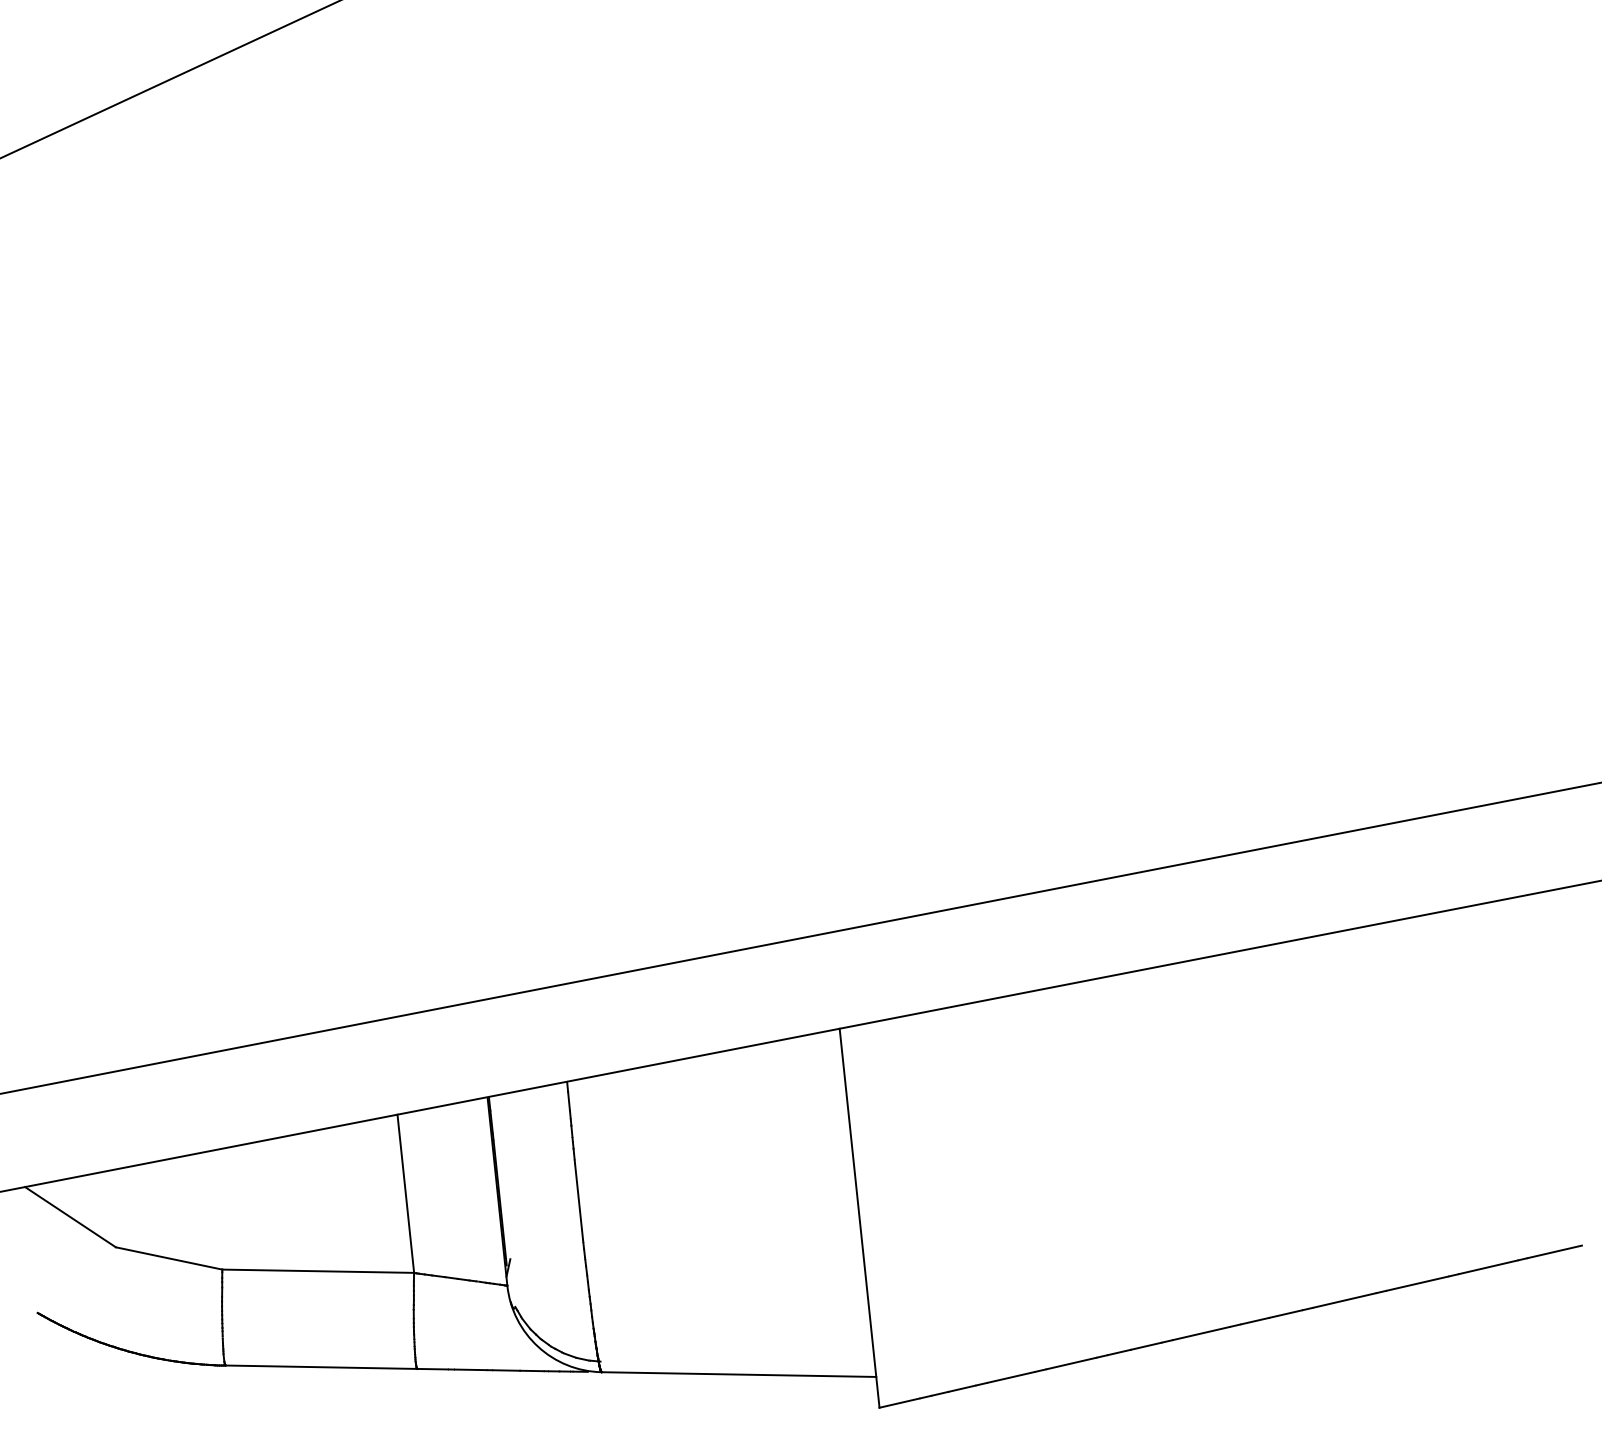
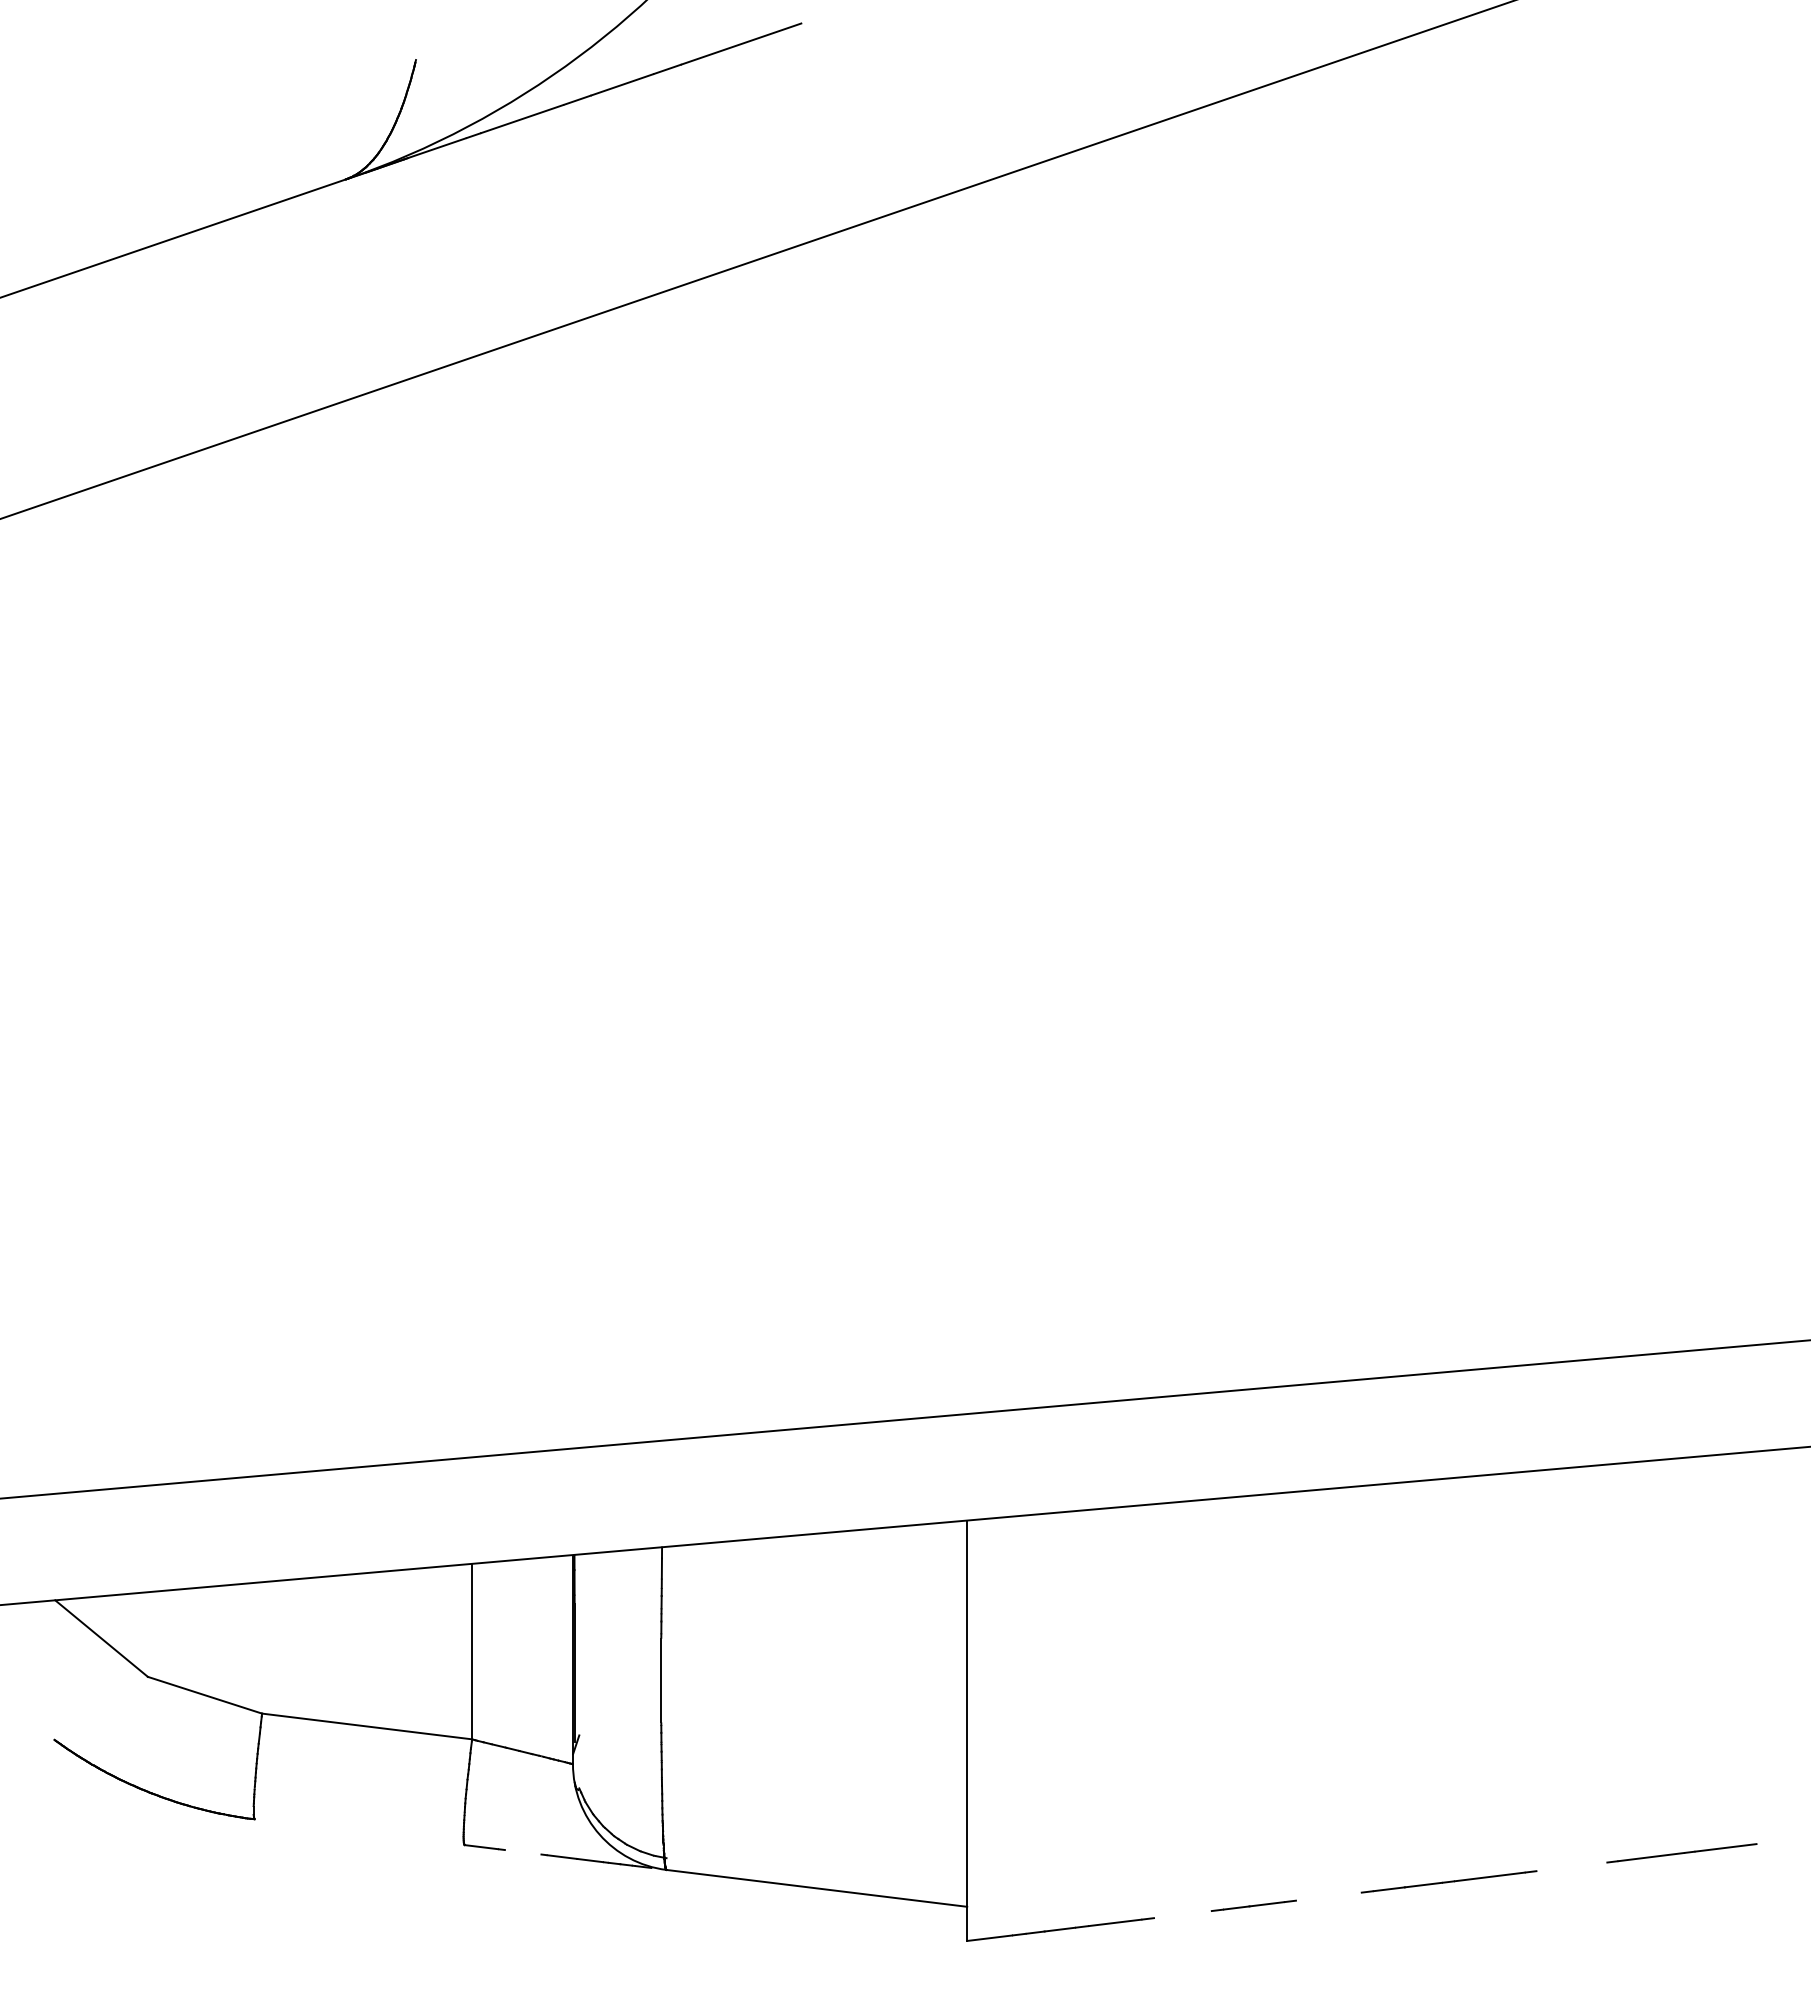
line: (1417, 1283) -> (1571, 1866), removed
line: (1201, 1333) -> (1328, 1896), removed
line: (1071, 1363) -> (1182, 1914), removed
line: (321, 1367) -> (359, 1832), removed
line: (470, 1370) -> (522, 1852), removed

